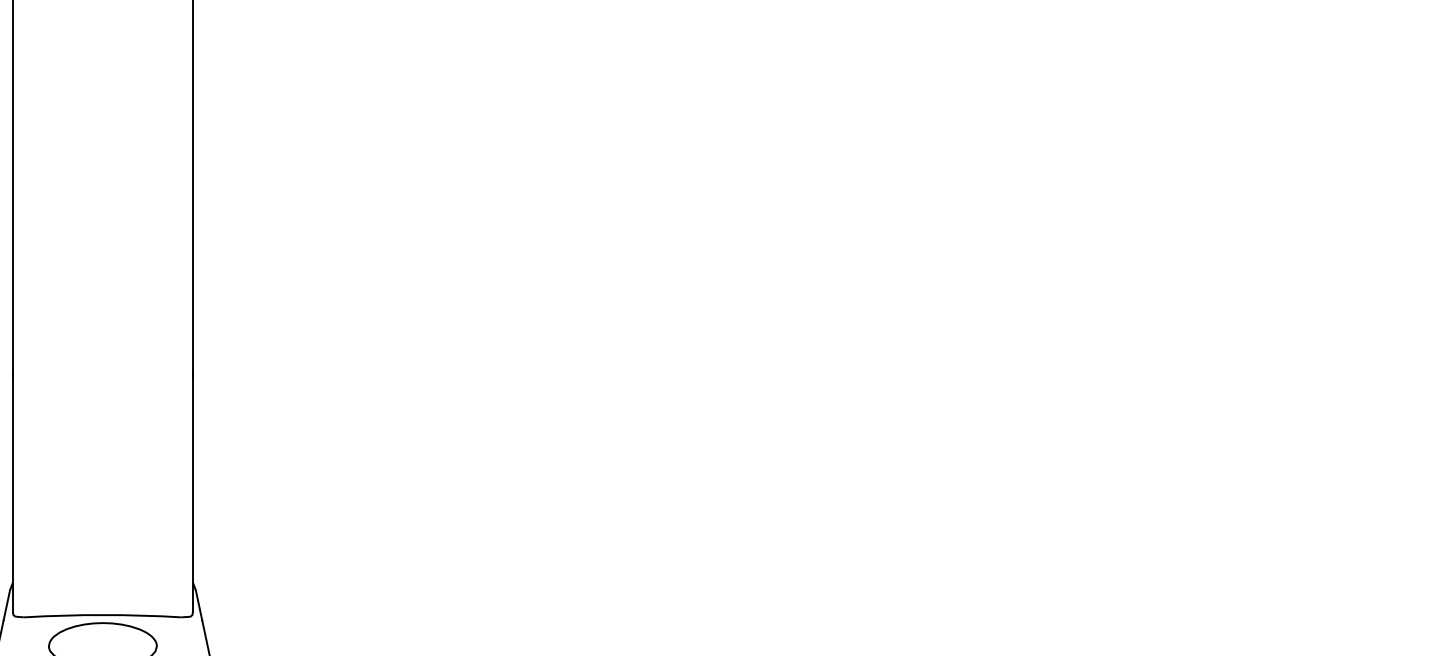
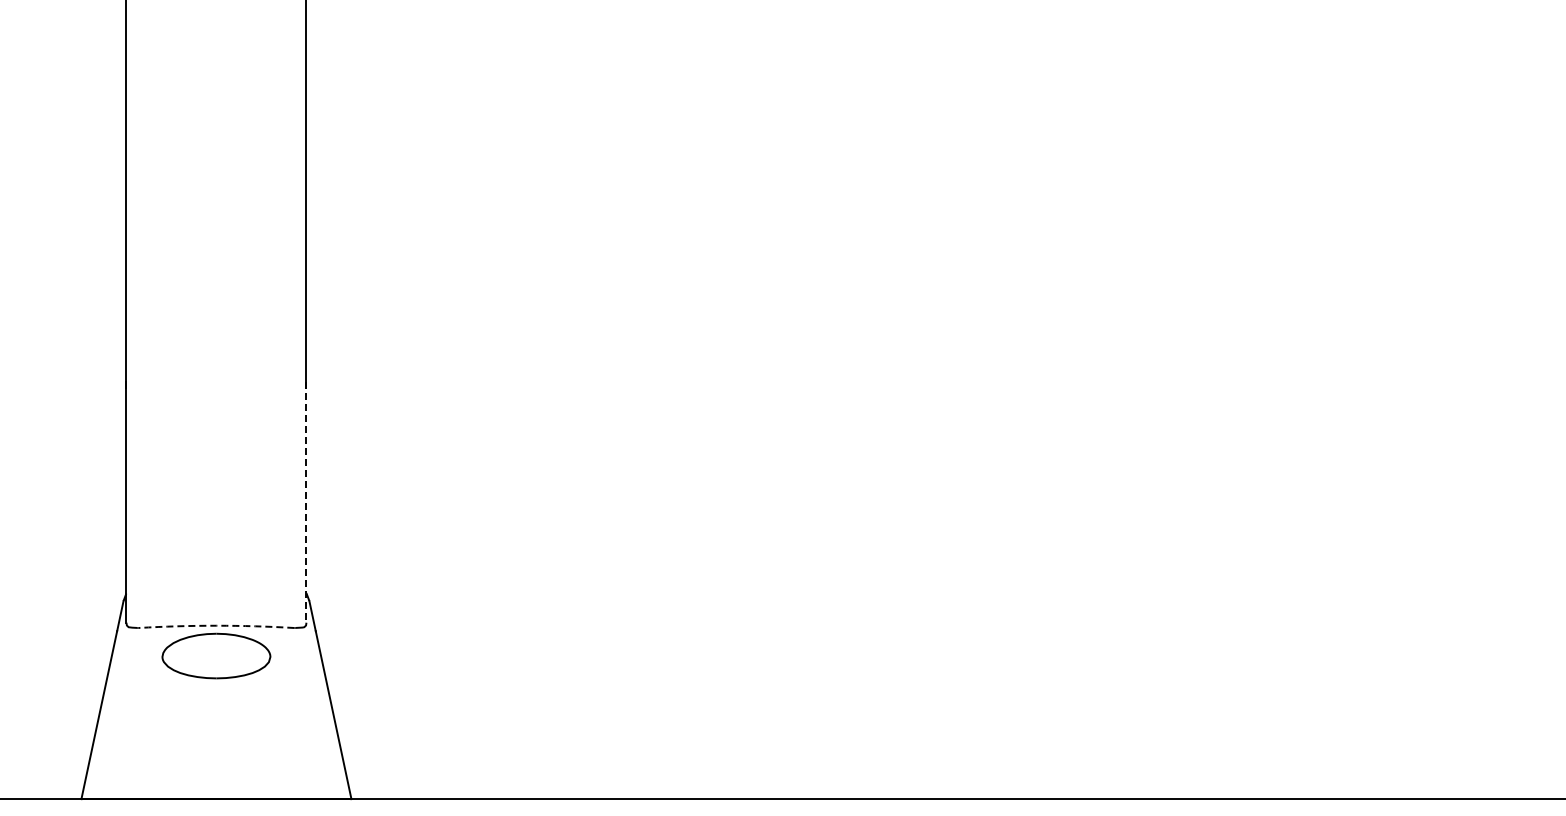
line: (192, 491) -> (306, 502), solid -> dashed
arc: (102, 614) -> (216, 625), solid -> dashed

